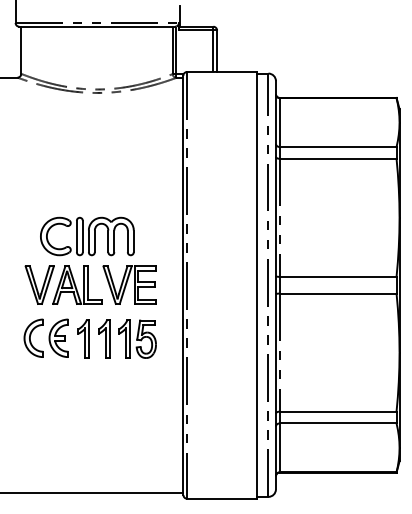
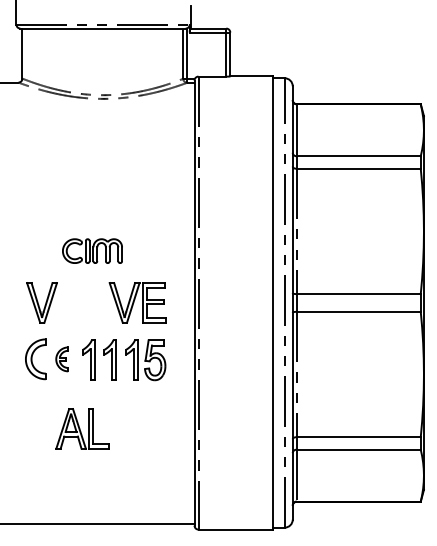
part: (87, 235) -> (92, 250), size x0.6
part: (77, 284) -> (82, 428), moved
part: (58, 338) -> (61, 359), size x0.6

